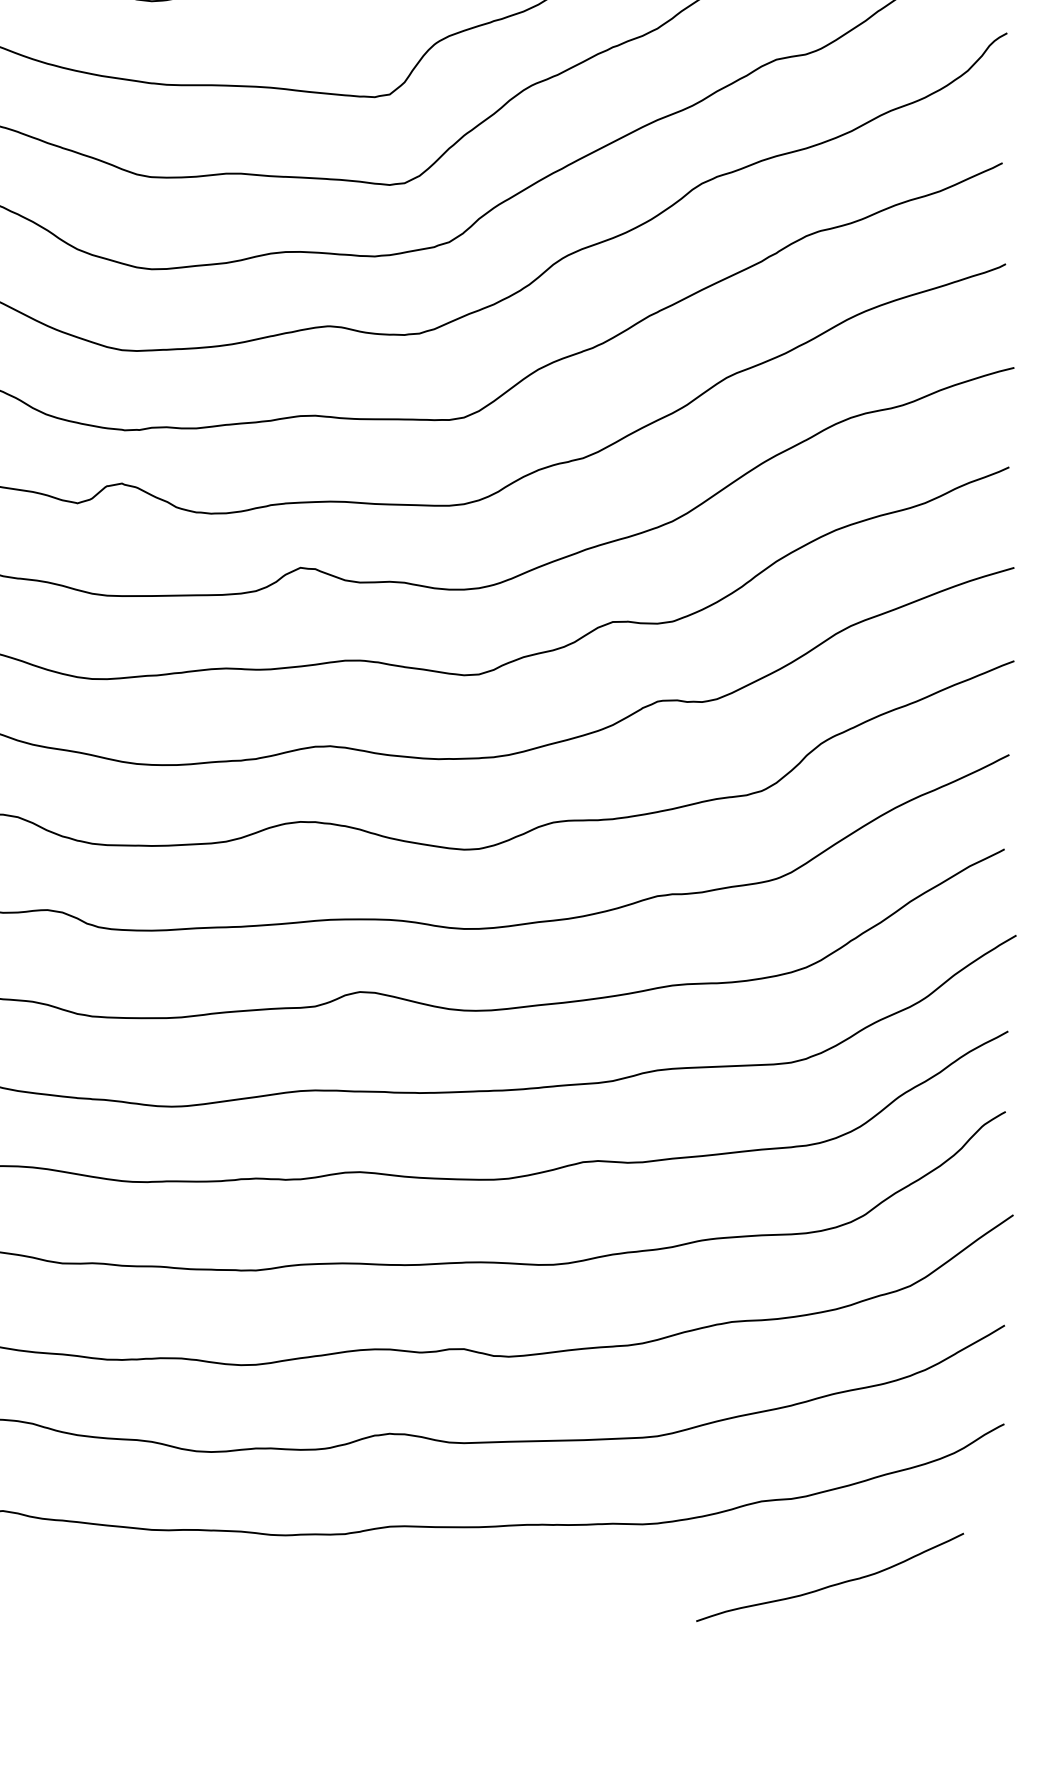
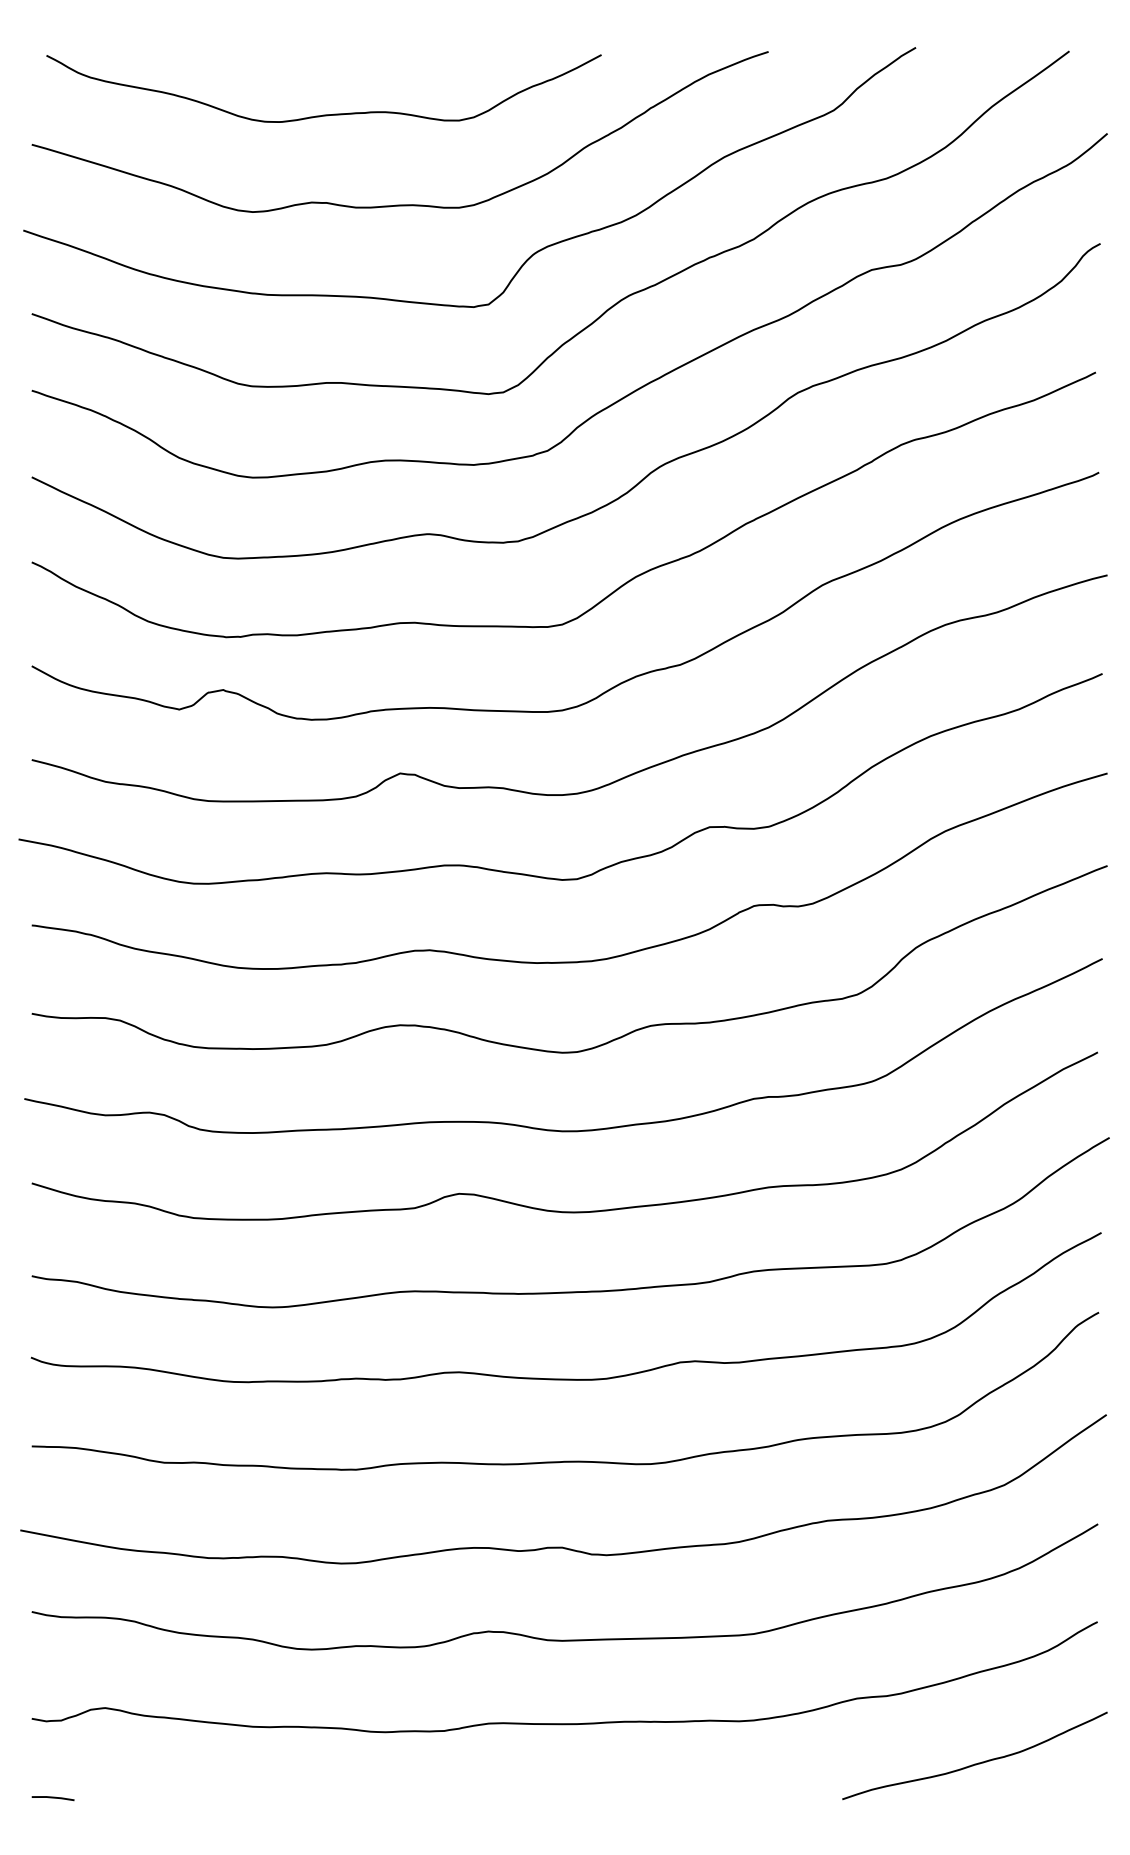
curve: (829, 1585) -> (974, 1763), moved

